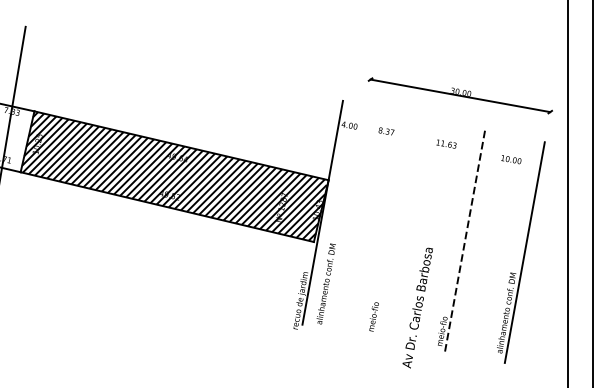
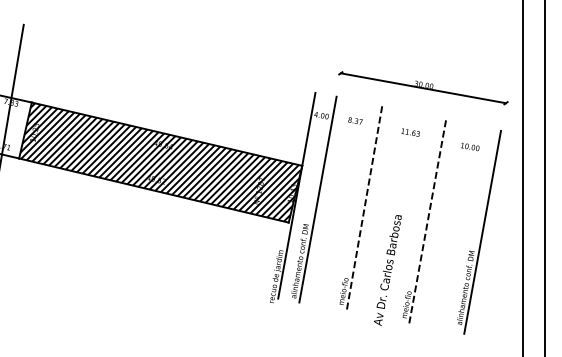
line: (345, 216) -> (317, 199), added
line: (395, 226) -> (363, 208), added
text: (417, 307) -> (387, 269), moved

